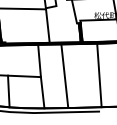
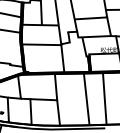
line: (64, 76) -> (86, 98), moved

